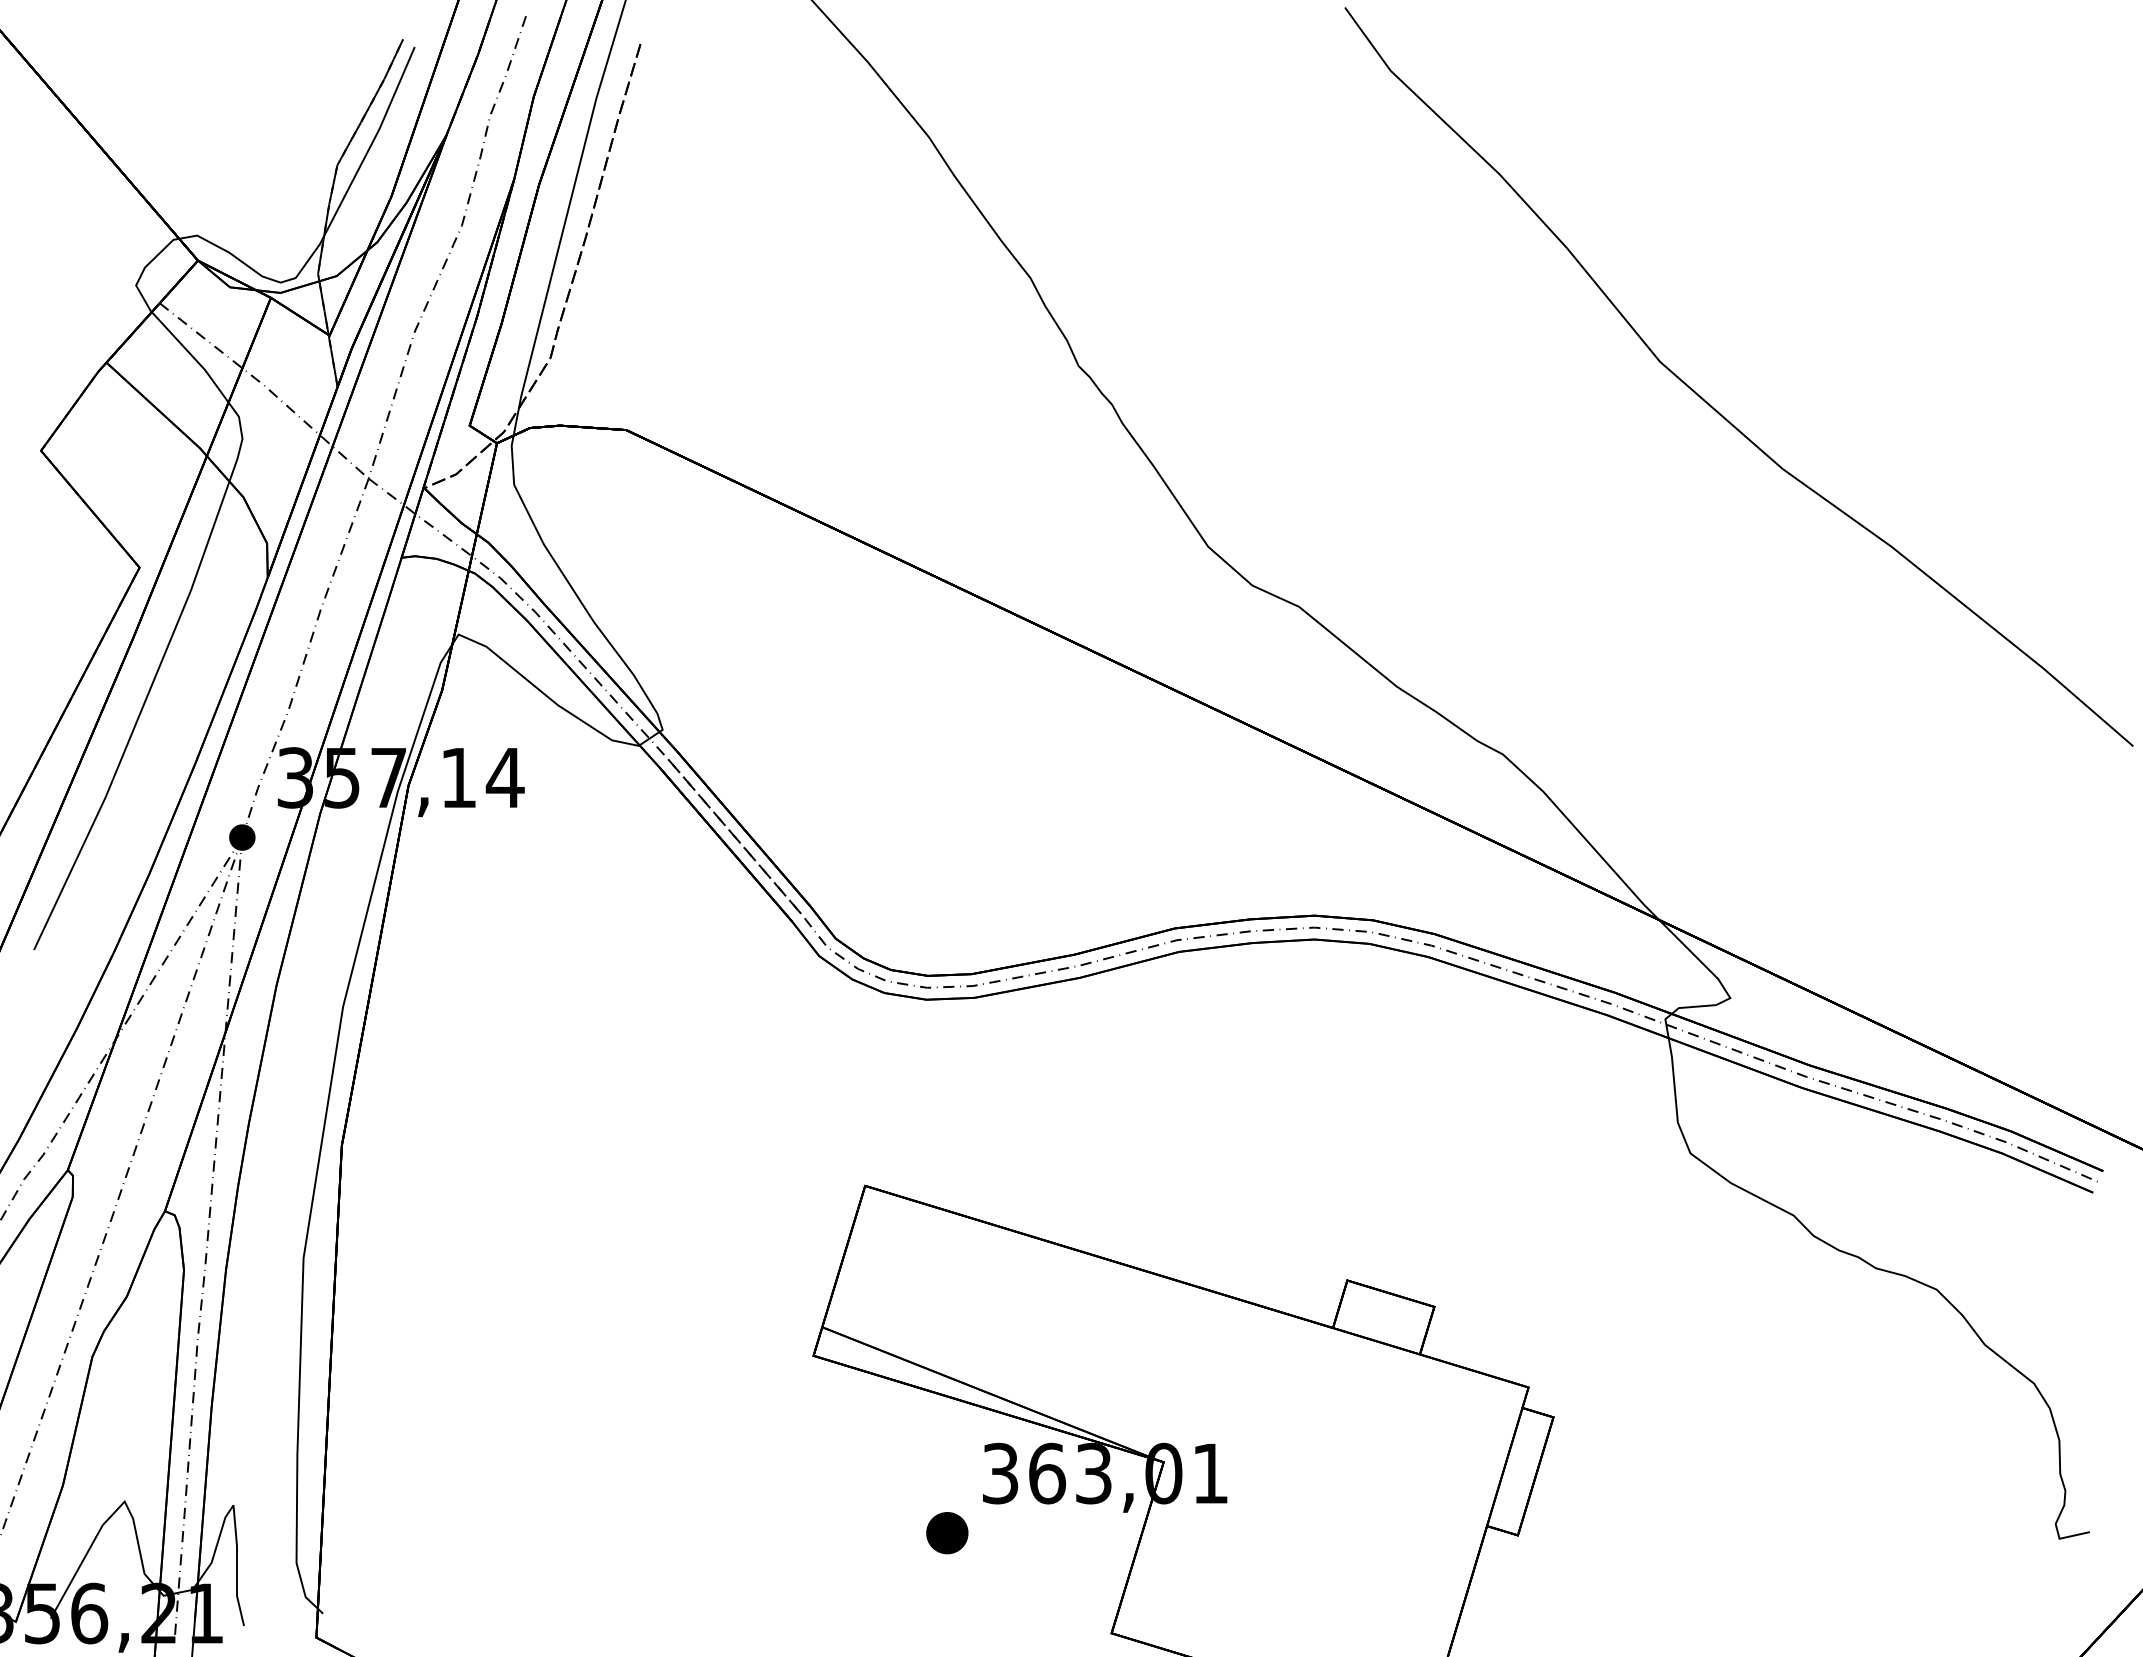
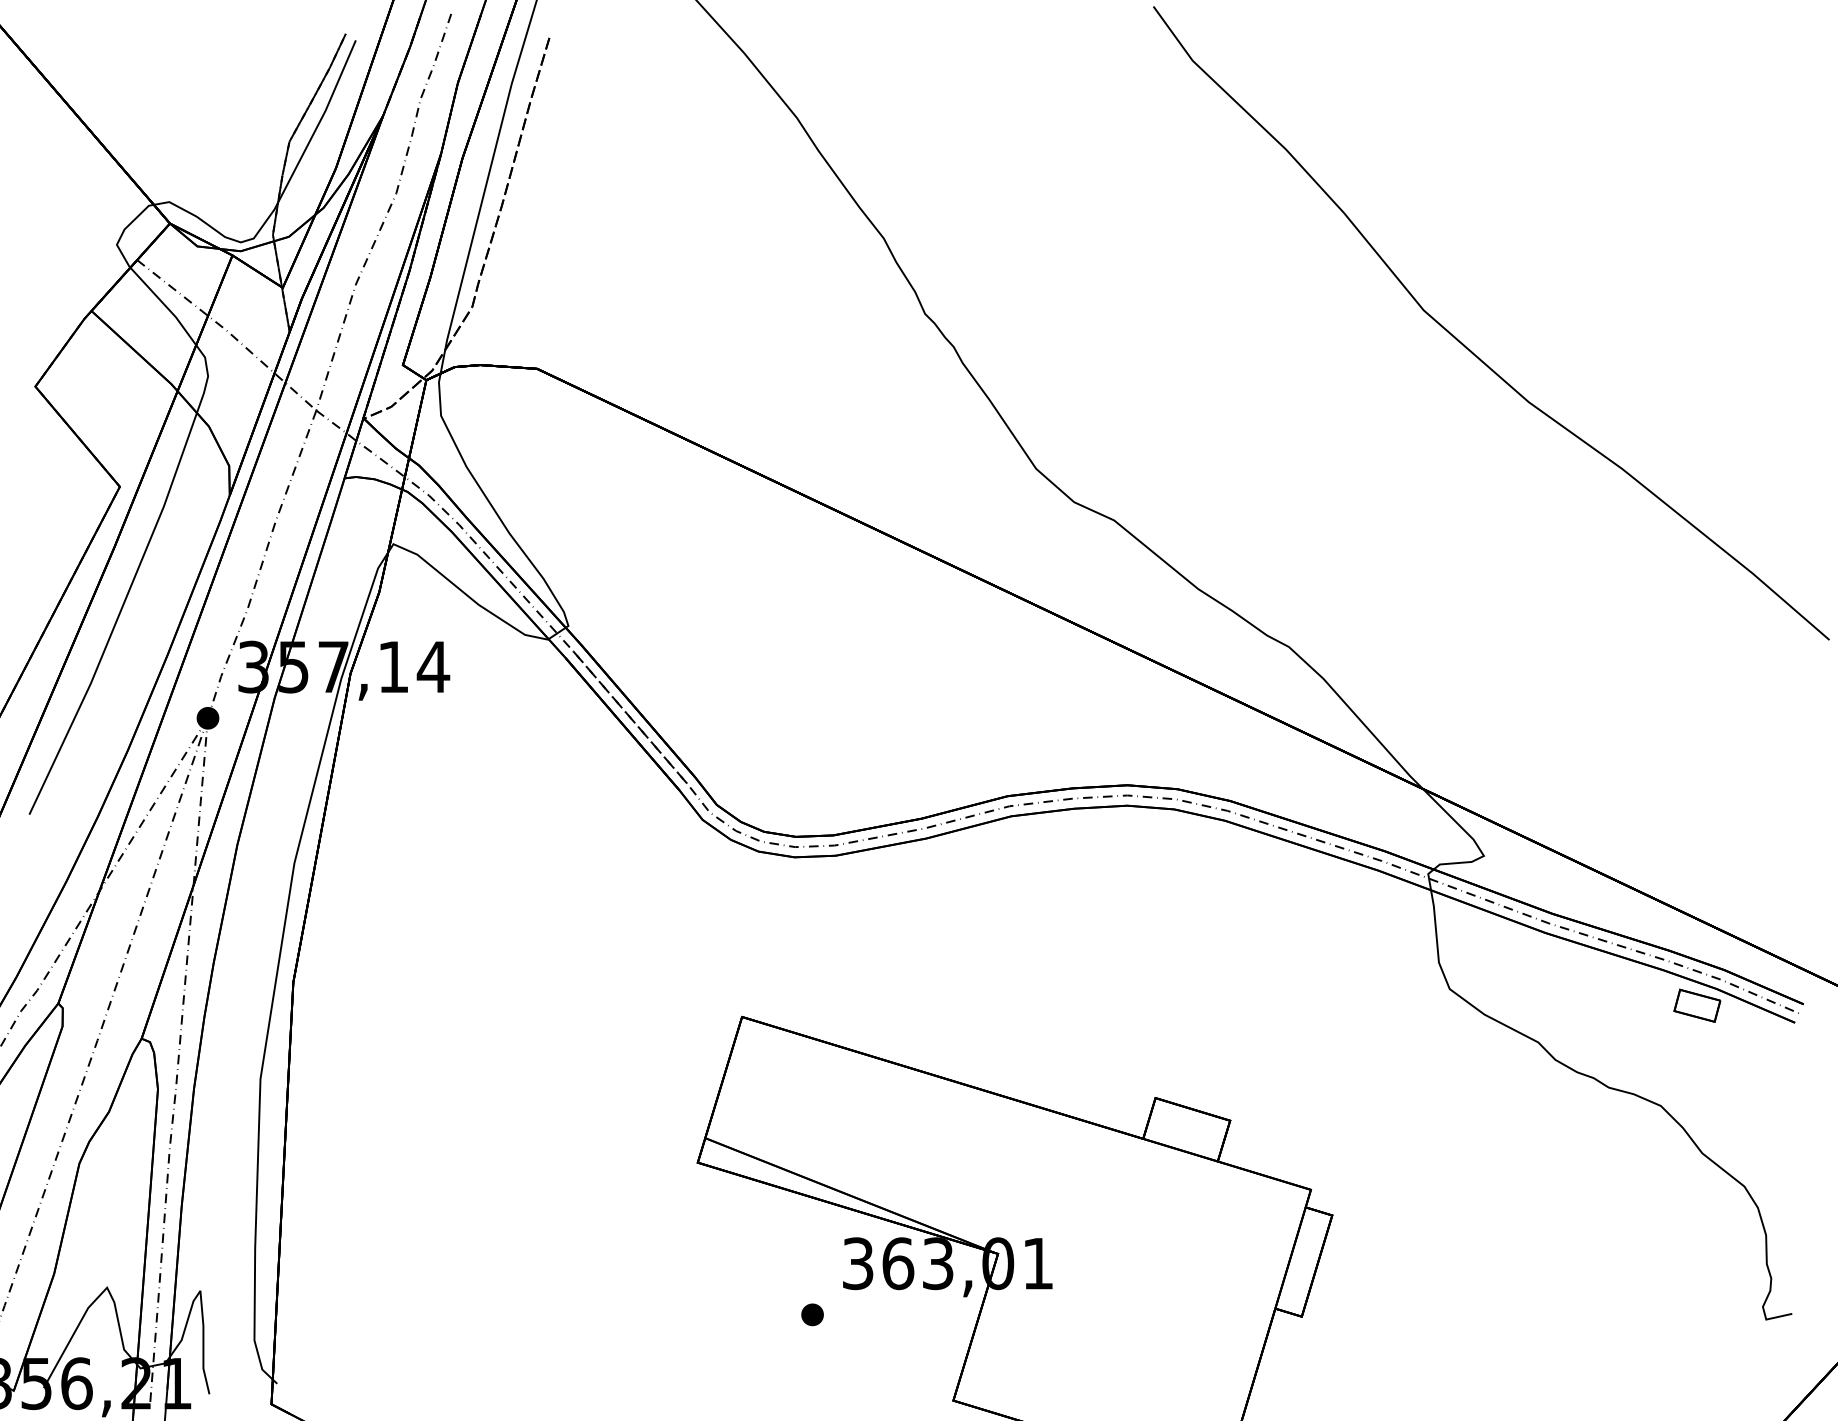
part: (1978, 1172) -> (1696, 1005), added
part: (947, 1533) -> (812, 1315), size x0.62

